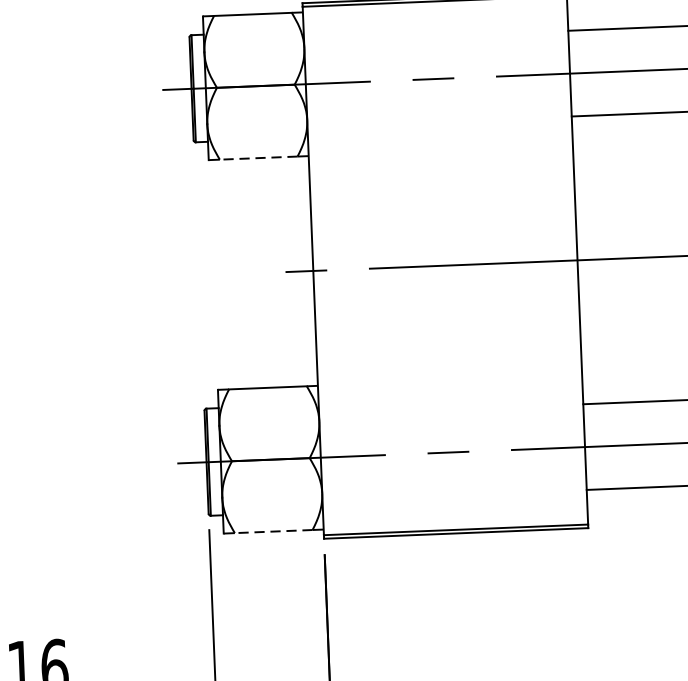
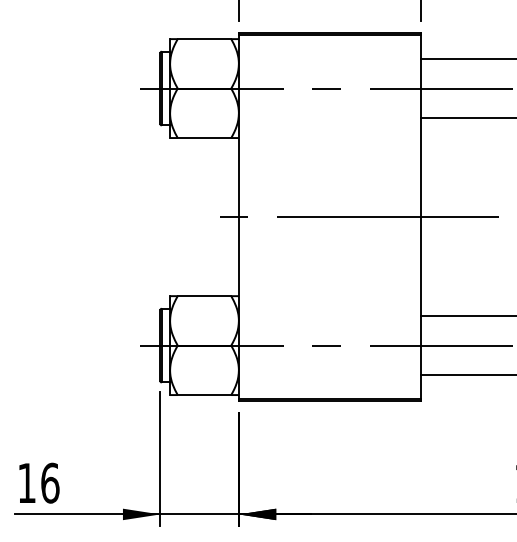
line: (258, 158) -> (204, 138), dashed -> solid
line: (273, 532) -> (204, 395), dashed -> solid

